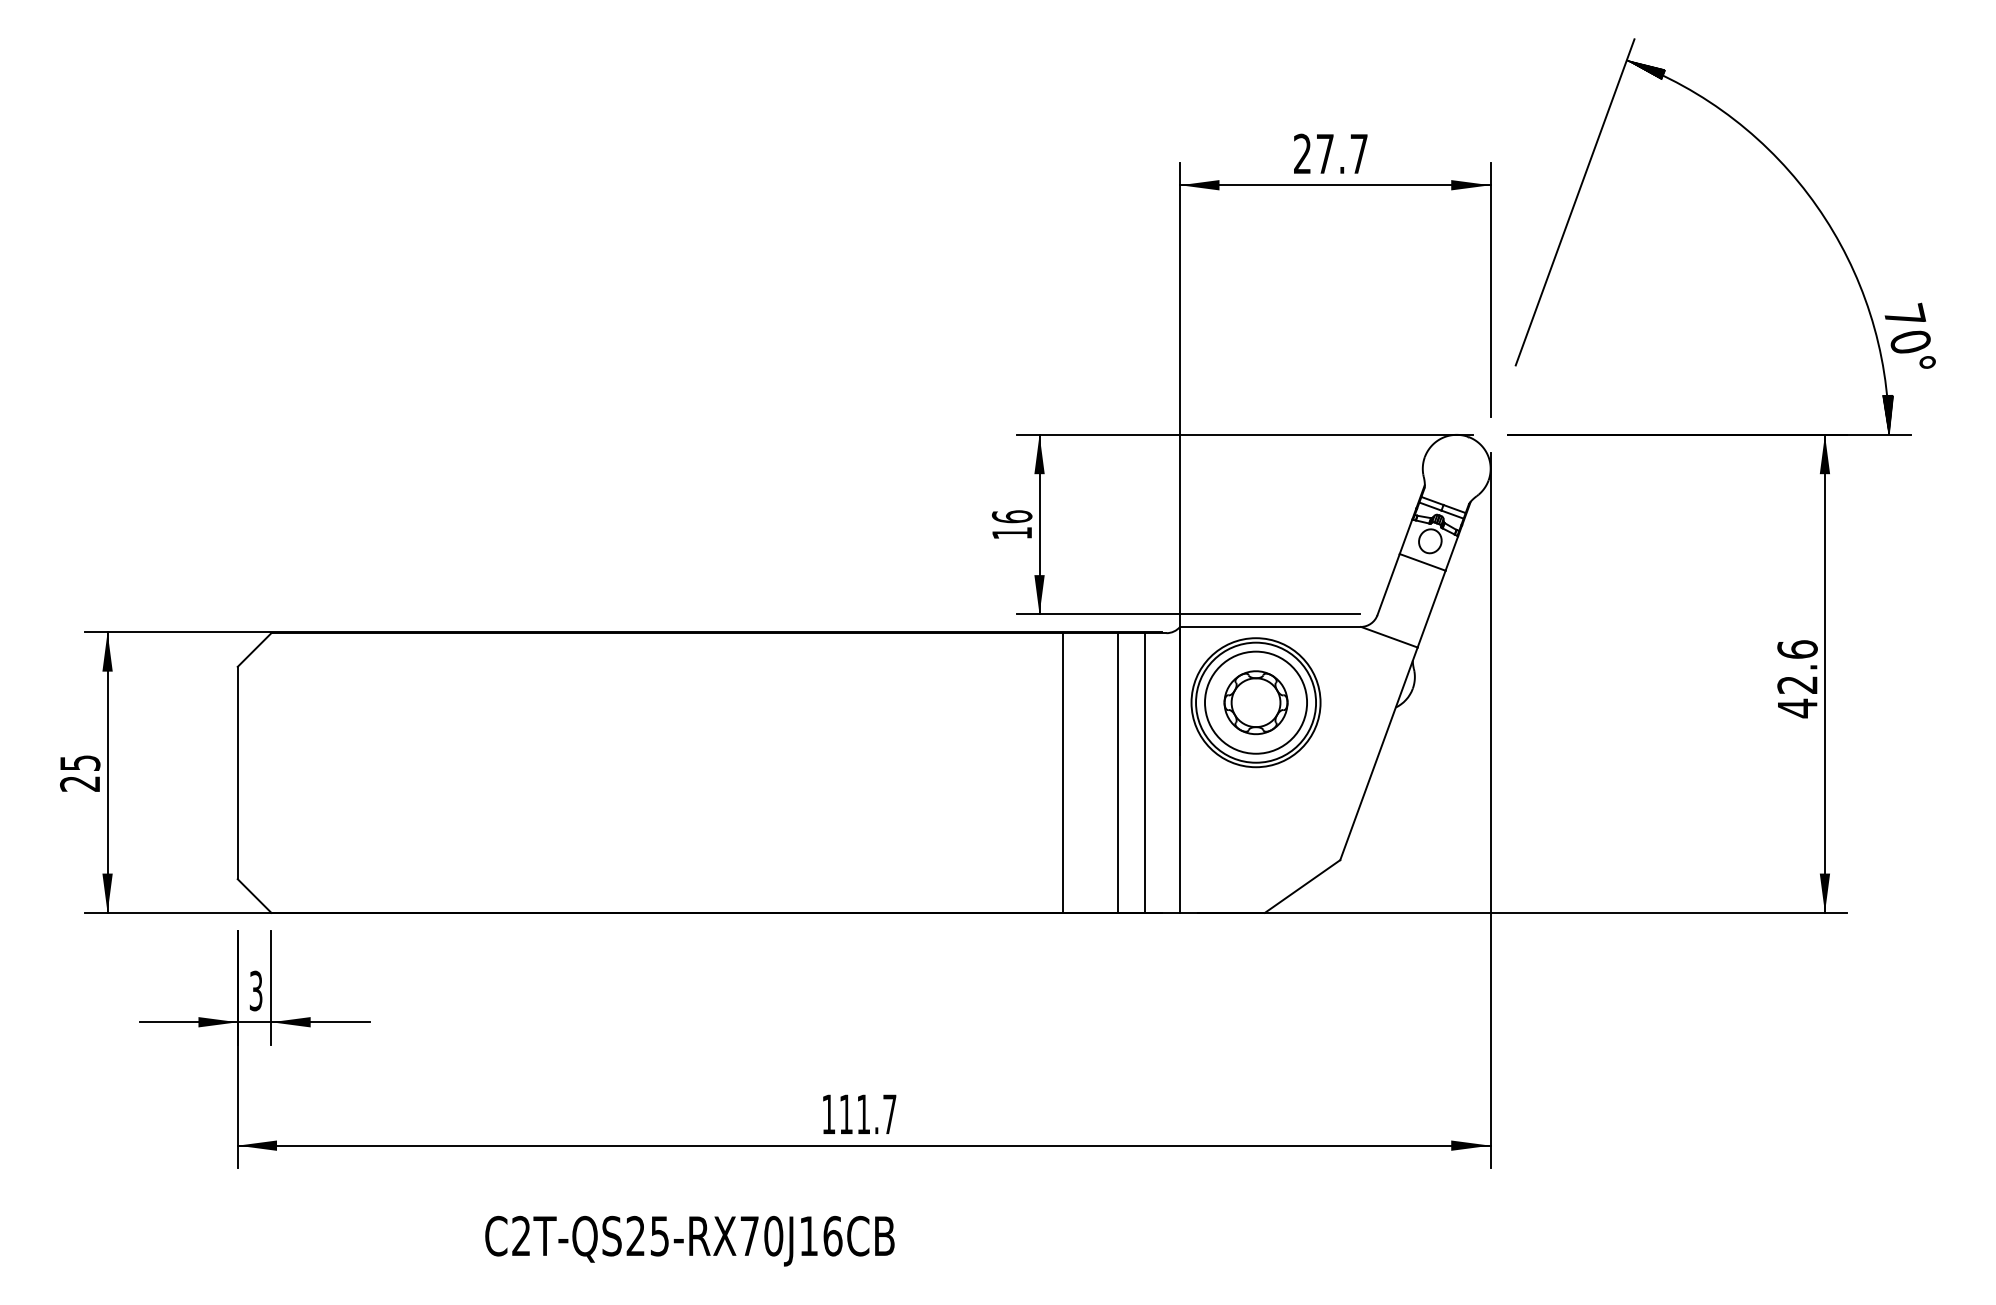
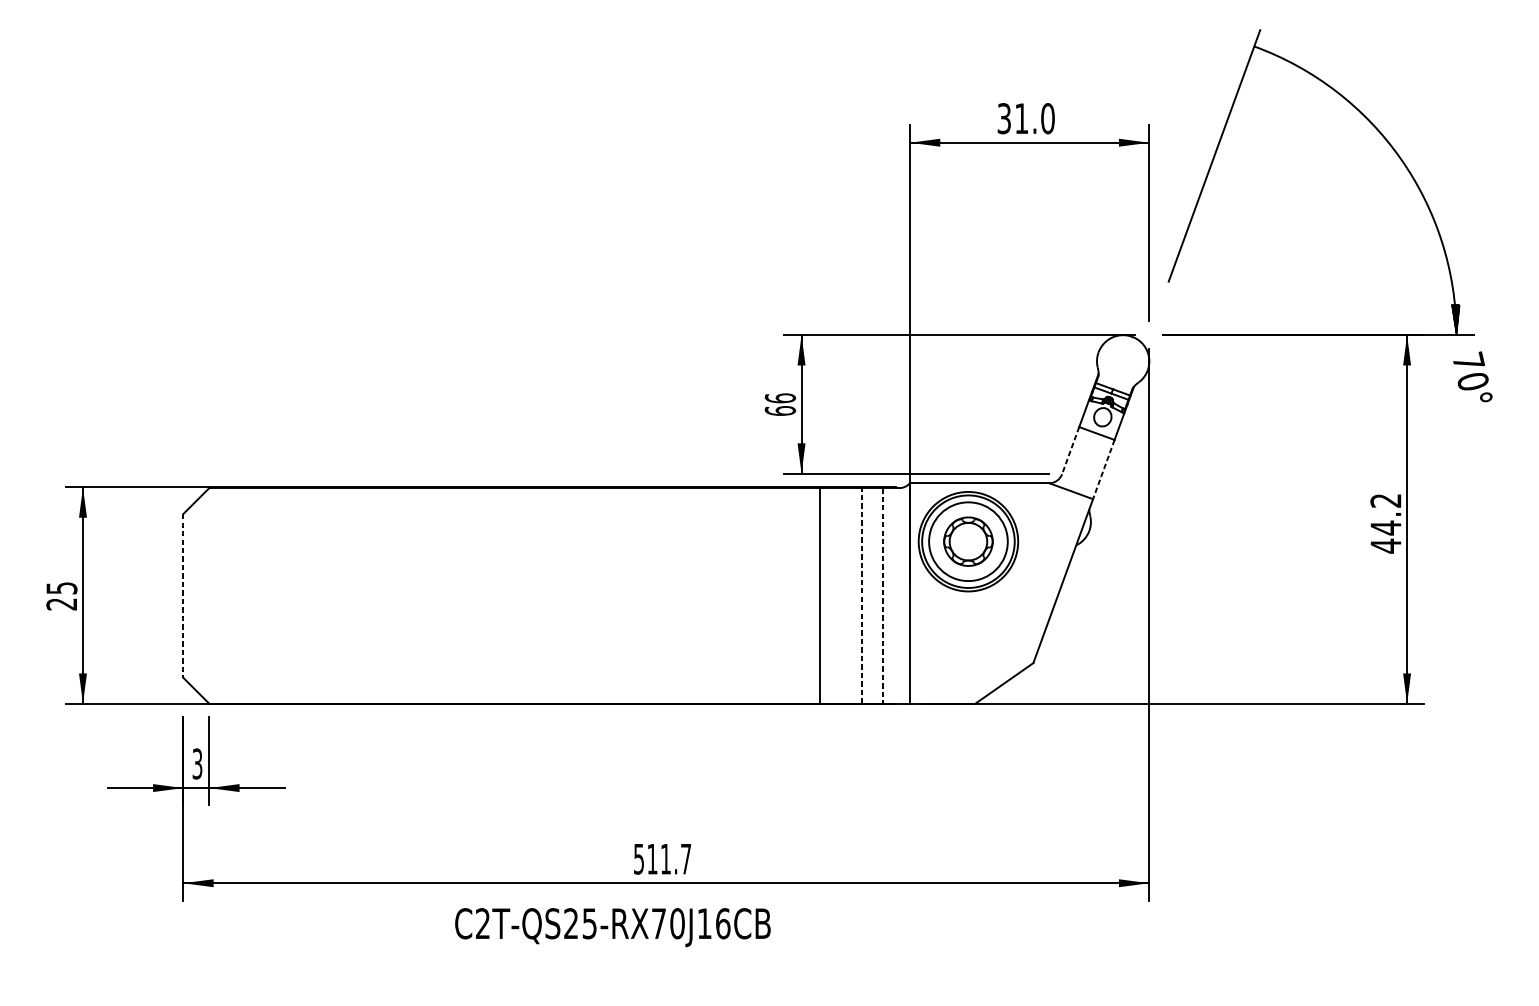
hatch: (1645, 69) -> (1268, 53), removed
text: (1331, 153) -> (1026, 118), 27.7 -> 31.0
text: (1909, 335) -> (1472, 376), moved
text: (1011, 532) -> (779, 410), 16 -> 66
line: (1388, 584) -> (1070, 450), solid -> dashed
line: (1431, 609) -> (1103, 469), solid -> dashed
text: (1797, 667) -> (1385, 514), 42.6 -> 44.2
line: (237, 773) -> (183, 596), solid -> dashed
line: (1118, 773) -> (862, 596), solid -> dashed
line: (1144, 773) -> (882, 596), solid -> dashed
text: (828, 1114) -> (638, 859), 111.7 -> 511.7
text: (689, 1240) -> (612, 927), moved

